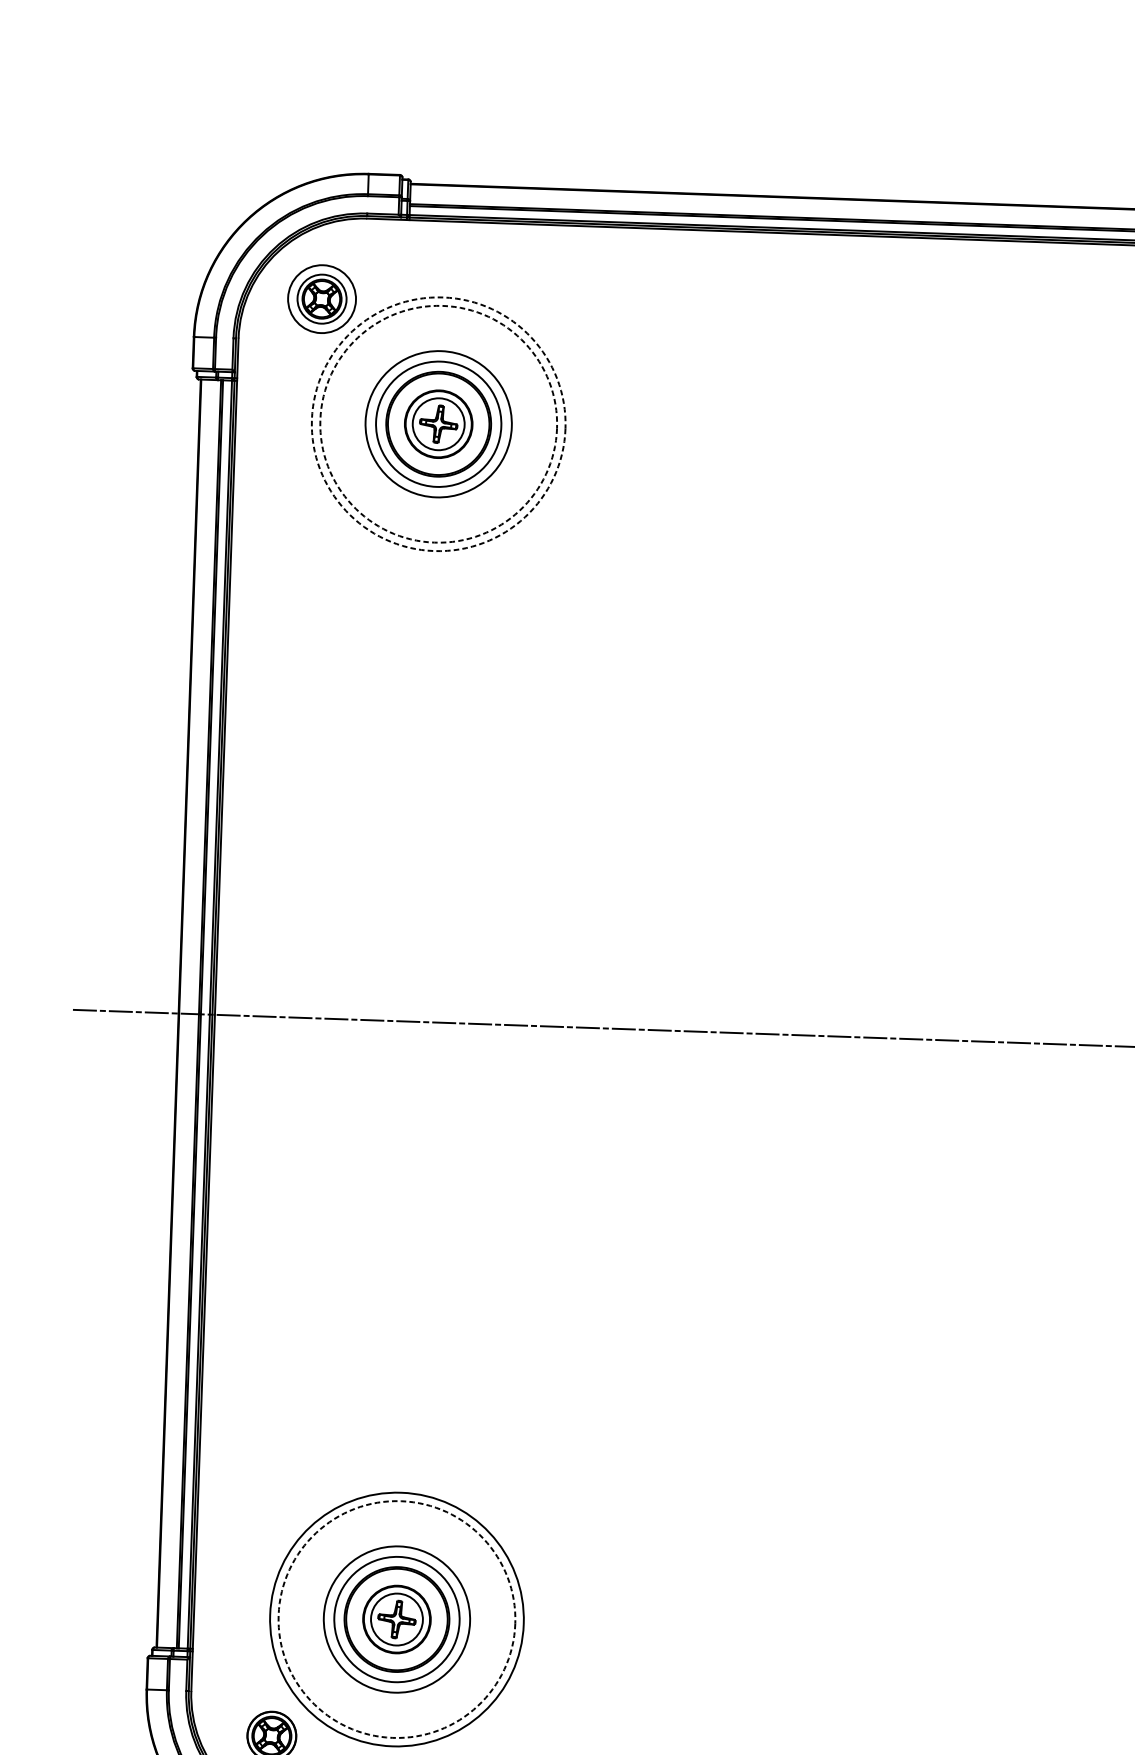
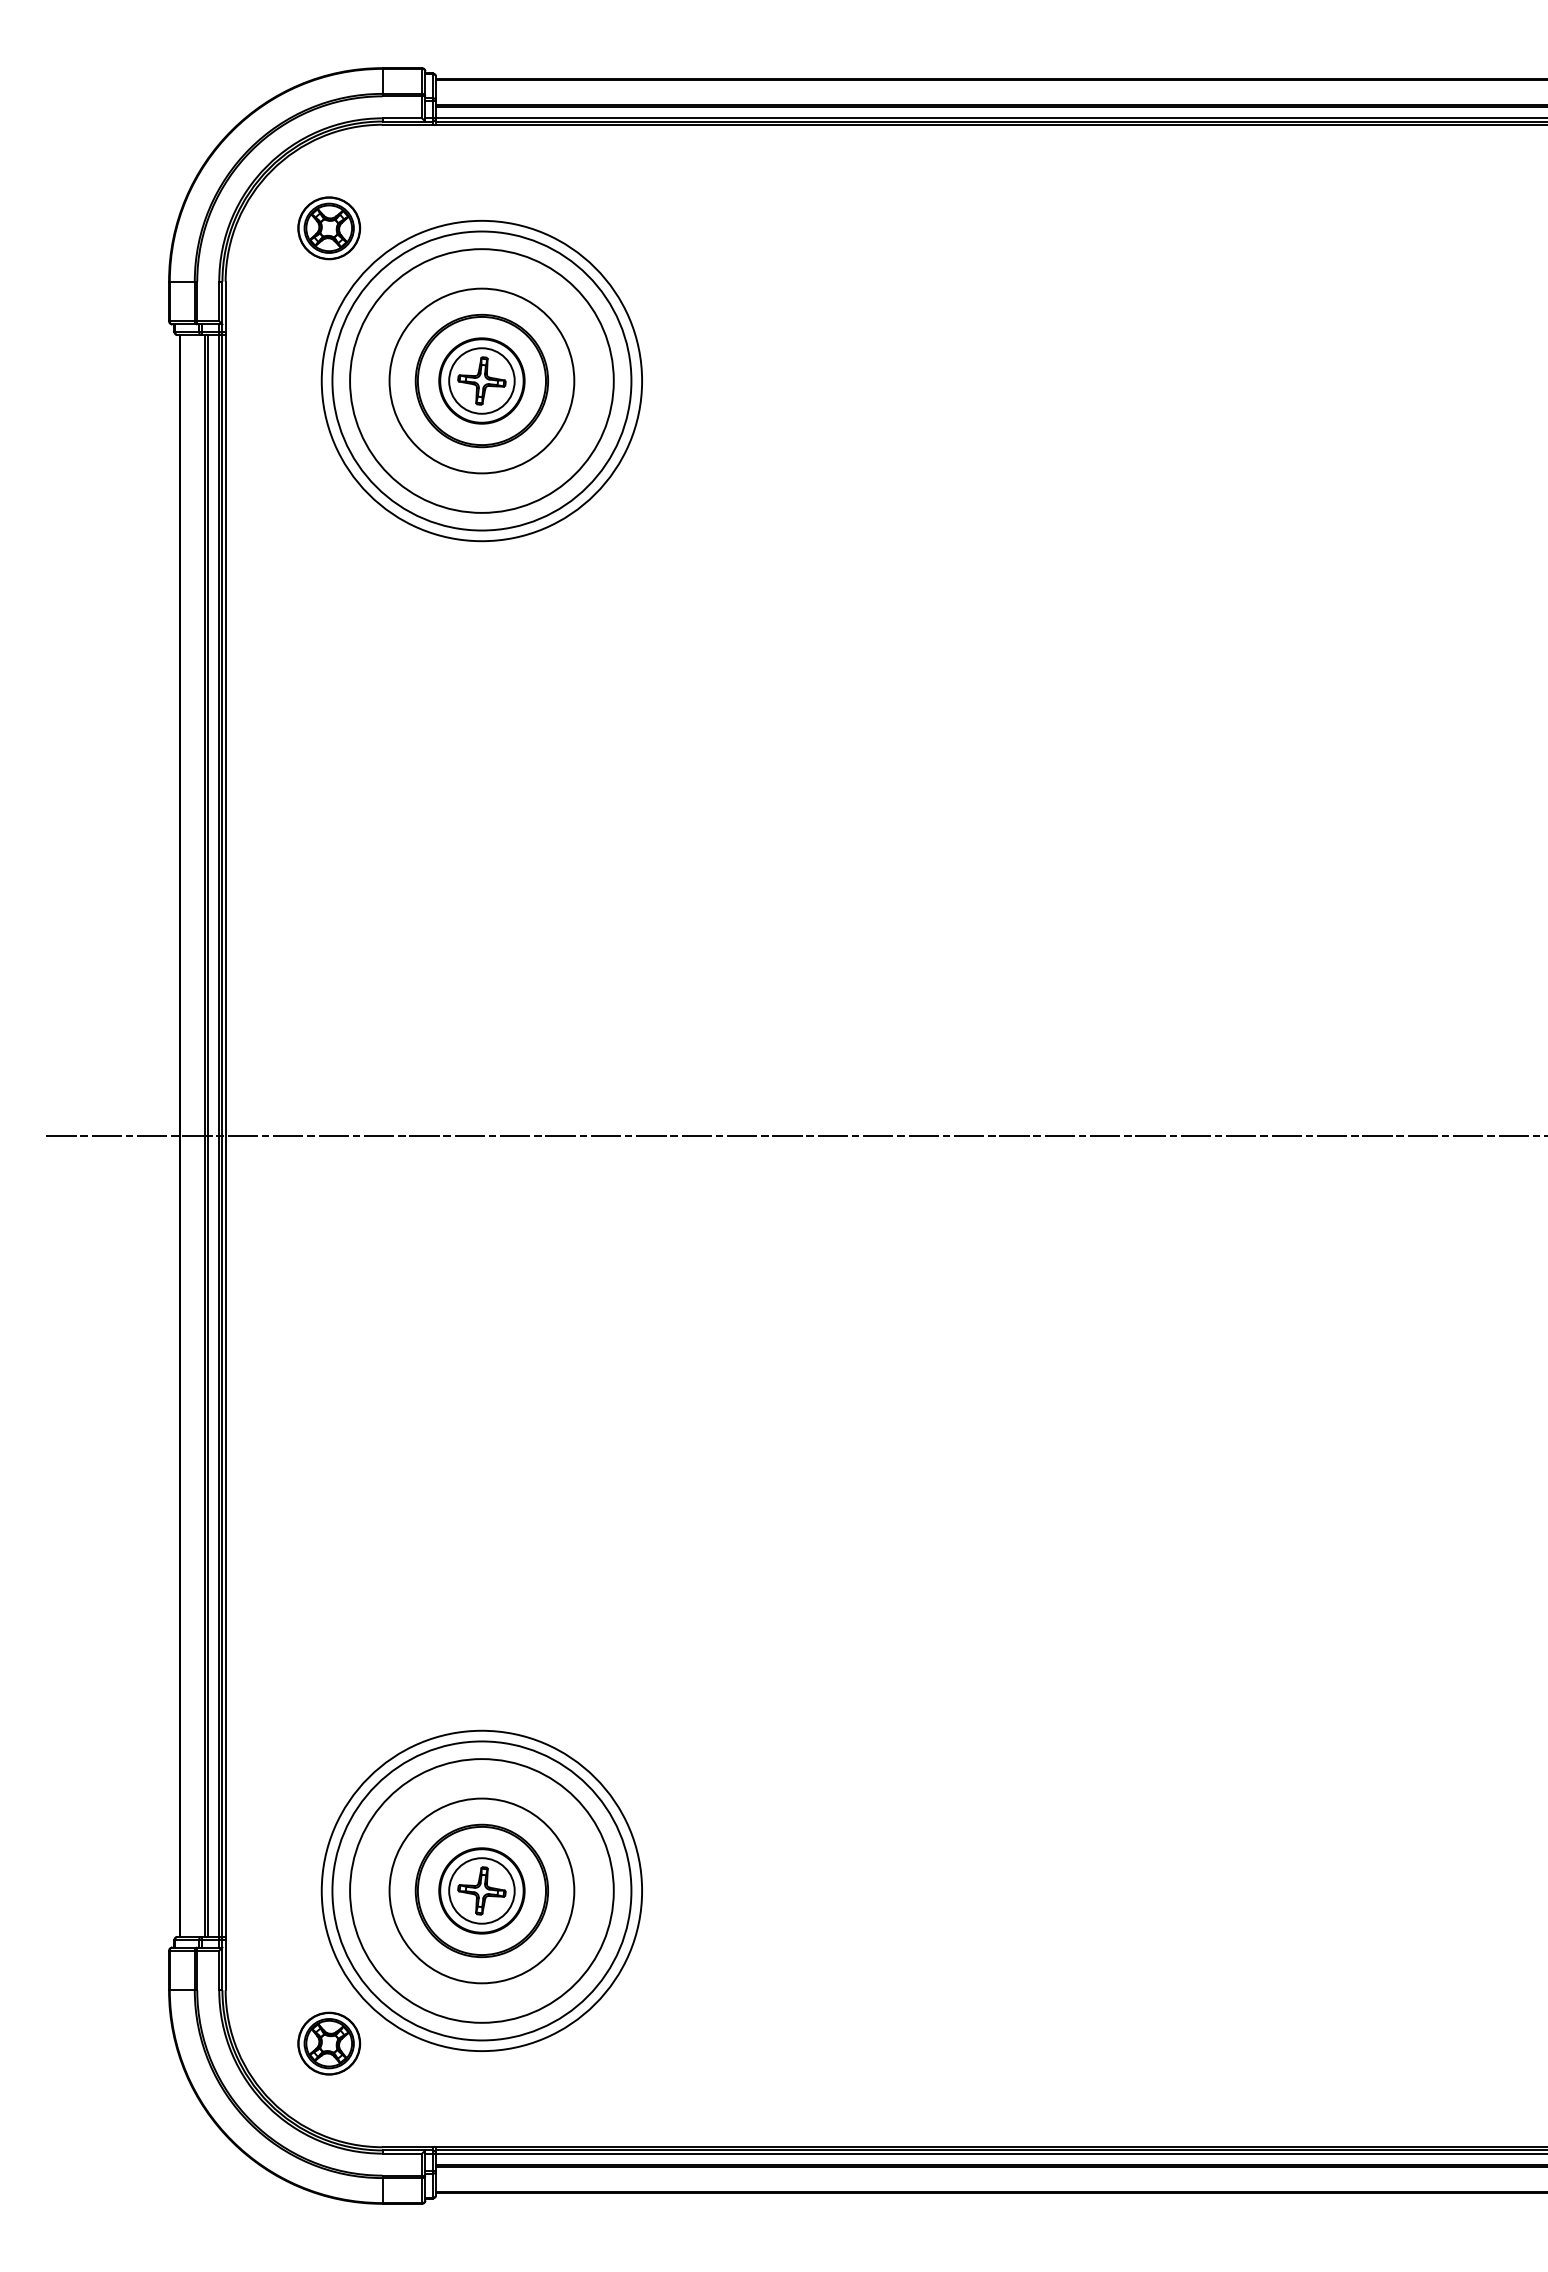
circle: (321, 298) -> (328, 227), size x0.71
circle: (438, 423) -> (481, 380), dashed -> solid
circle: (438, 423) -> (481, 380), dashed -> solid
circle: (438, 423) -> (481, 380), size x1.67
circle: (396, 1619) -> (481, 1890), dashed -> solid
circle: (396, 1619) -> (481, 1890), size x1.67

